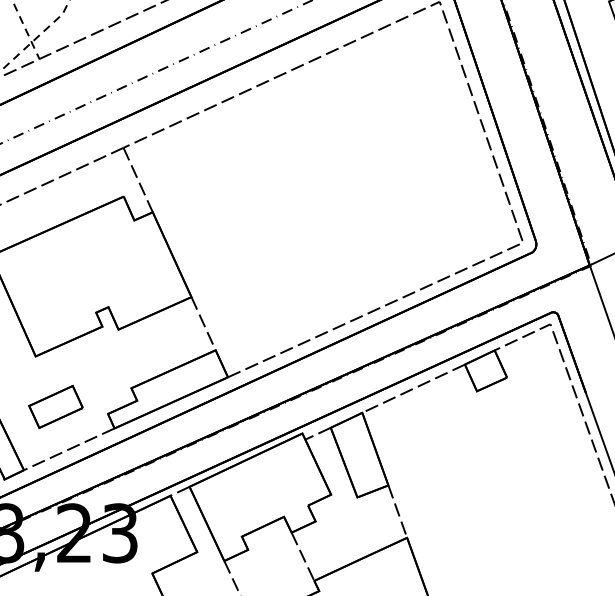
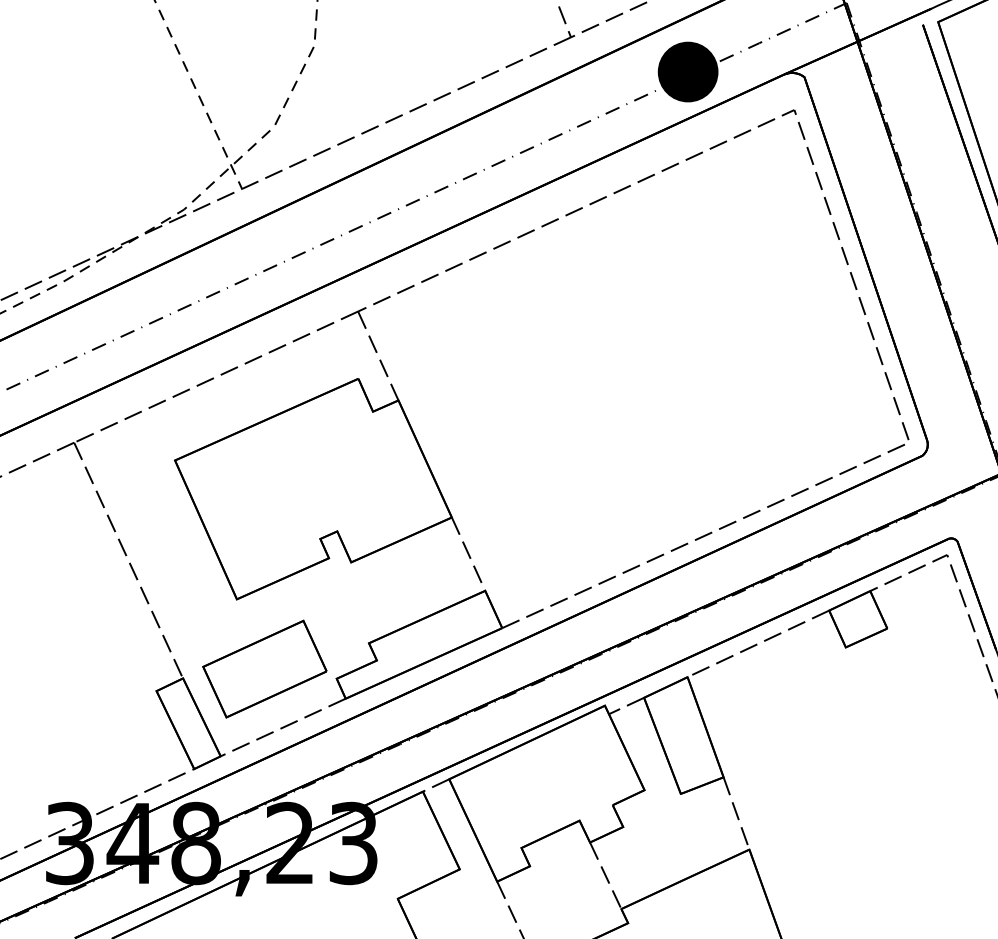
part: (55, 406) -> (264, 668), size x1.67

